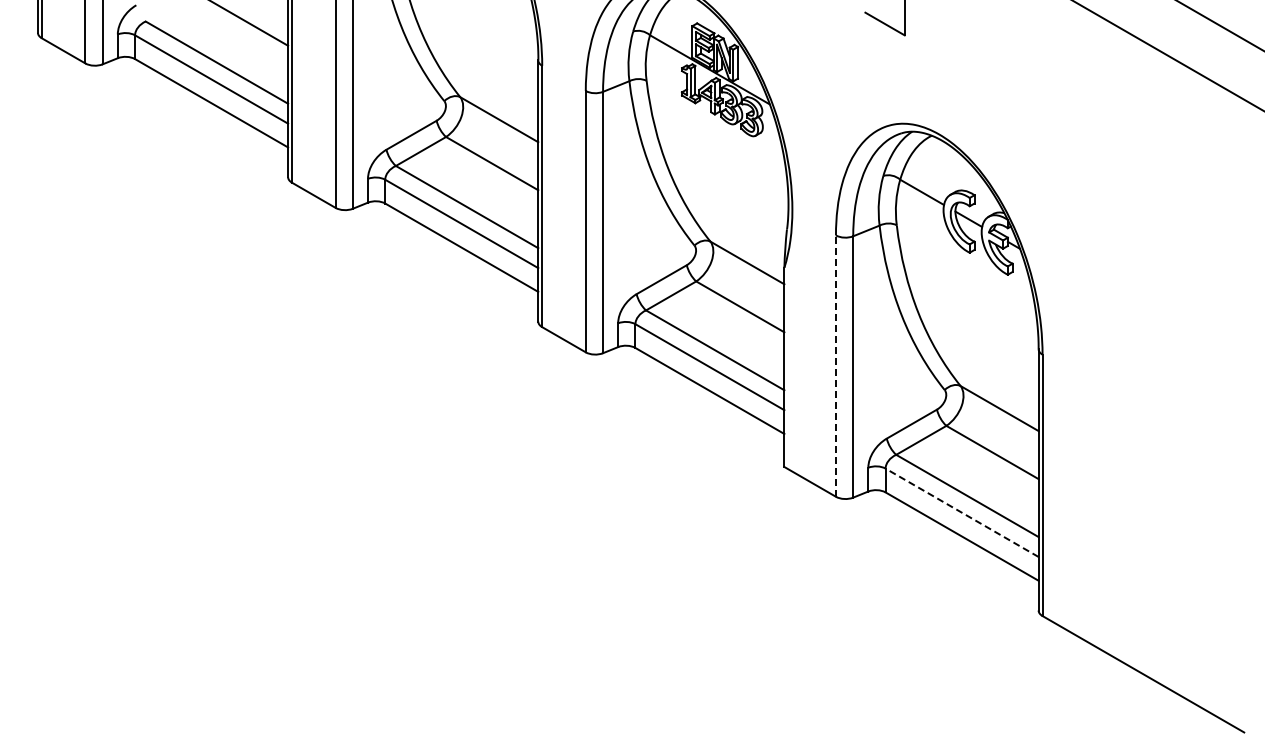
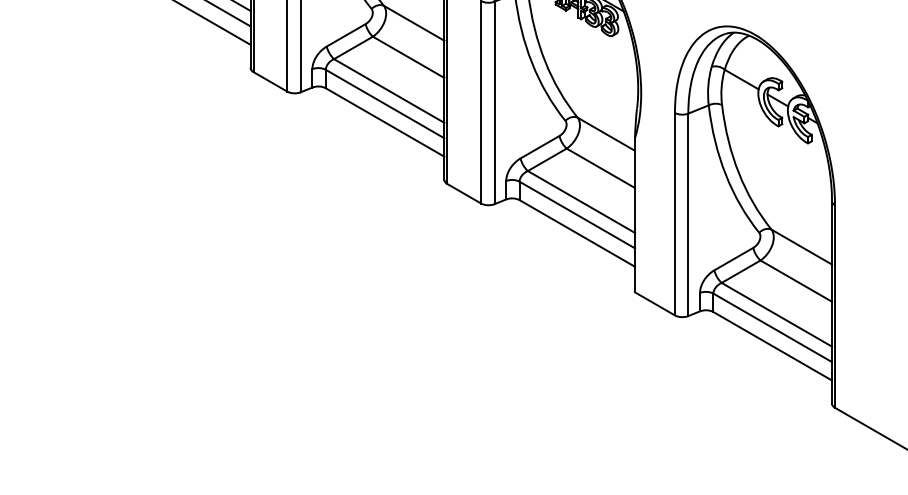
line: (835, 366) -> (674, 214), dashed -> solid
line: (961, 512) -> (772, 327), dashed -> solid

